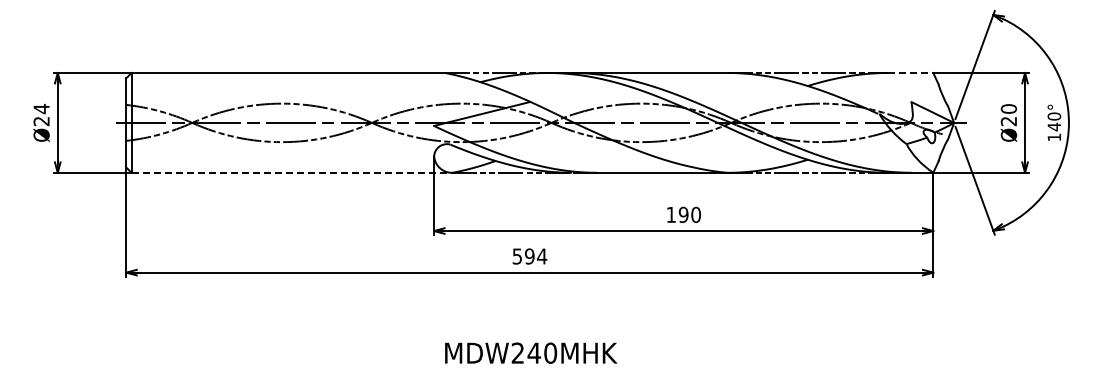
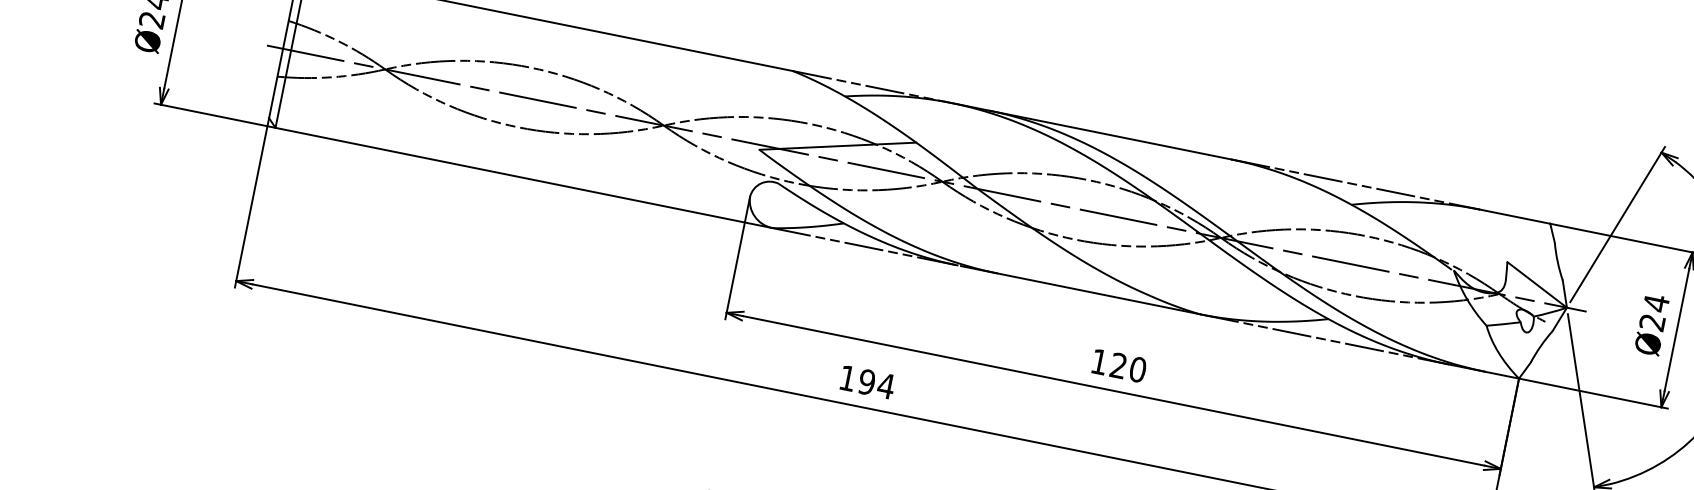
line: (910, 72) -> (1515, 215), dashed -> solid
text: (1008, 109) -> (1655, 303), Ø20 -> Ø24
line: (292, 172) -> (525, 177), dashed -> solid
text: (683, 215) -> (1118, 366), 190 -> 120
text: (516, 256) -> (846, 378), 594 -> 194

